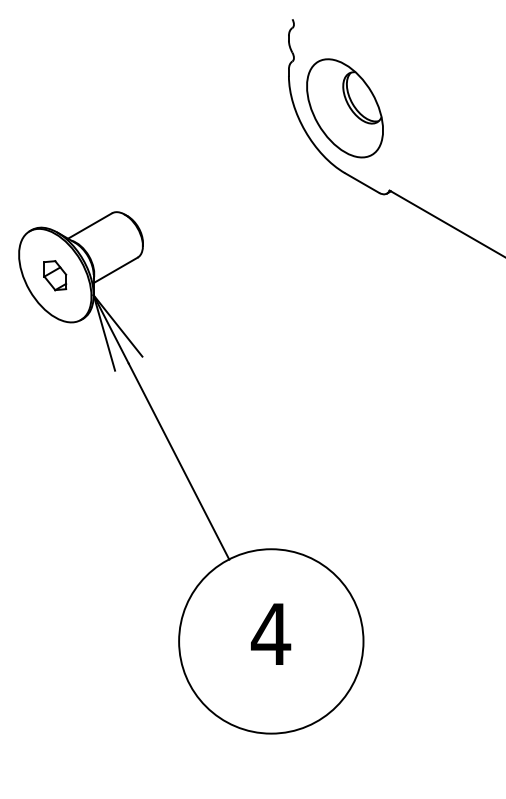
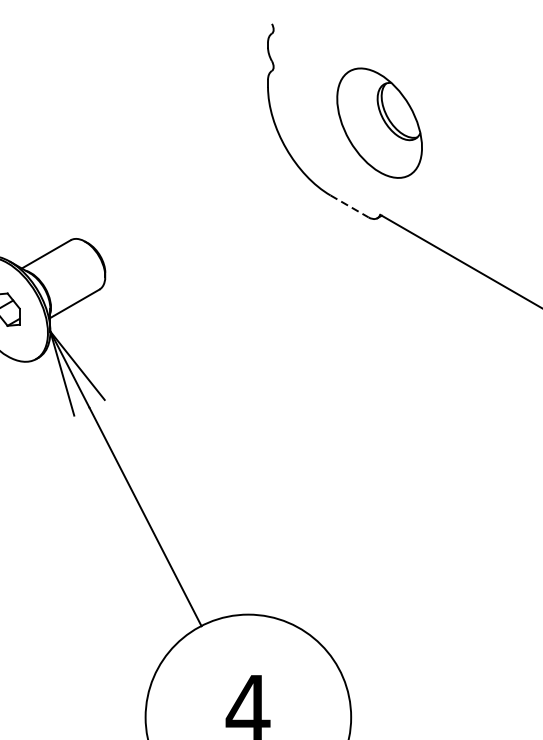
part: (344, 108) -> (379, 123), moved
line: (362, 183) -> (350, 206), solid -> dashed

